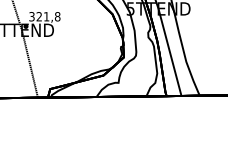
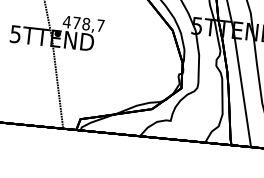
text: (44, 16) -> (83, 23), 321,8 -> 478,7

